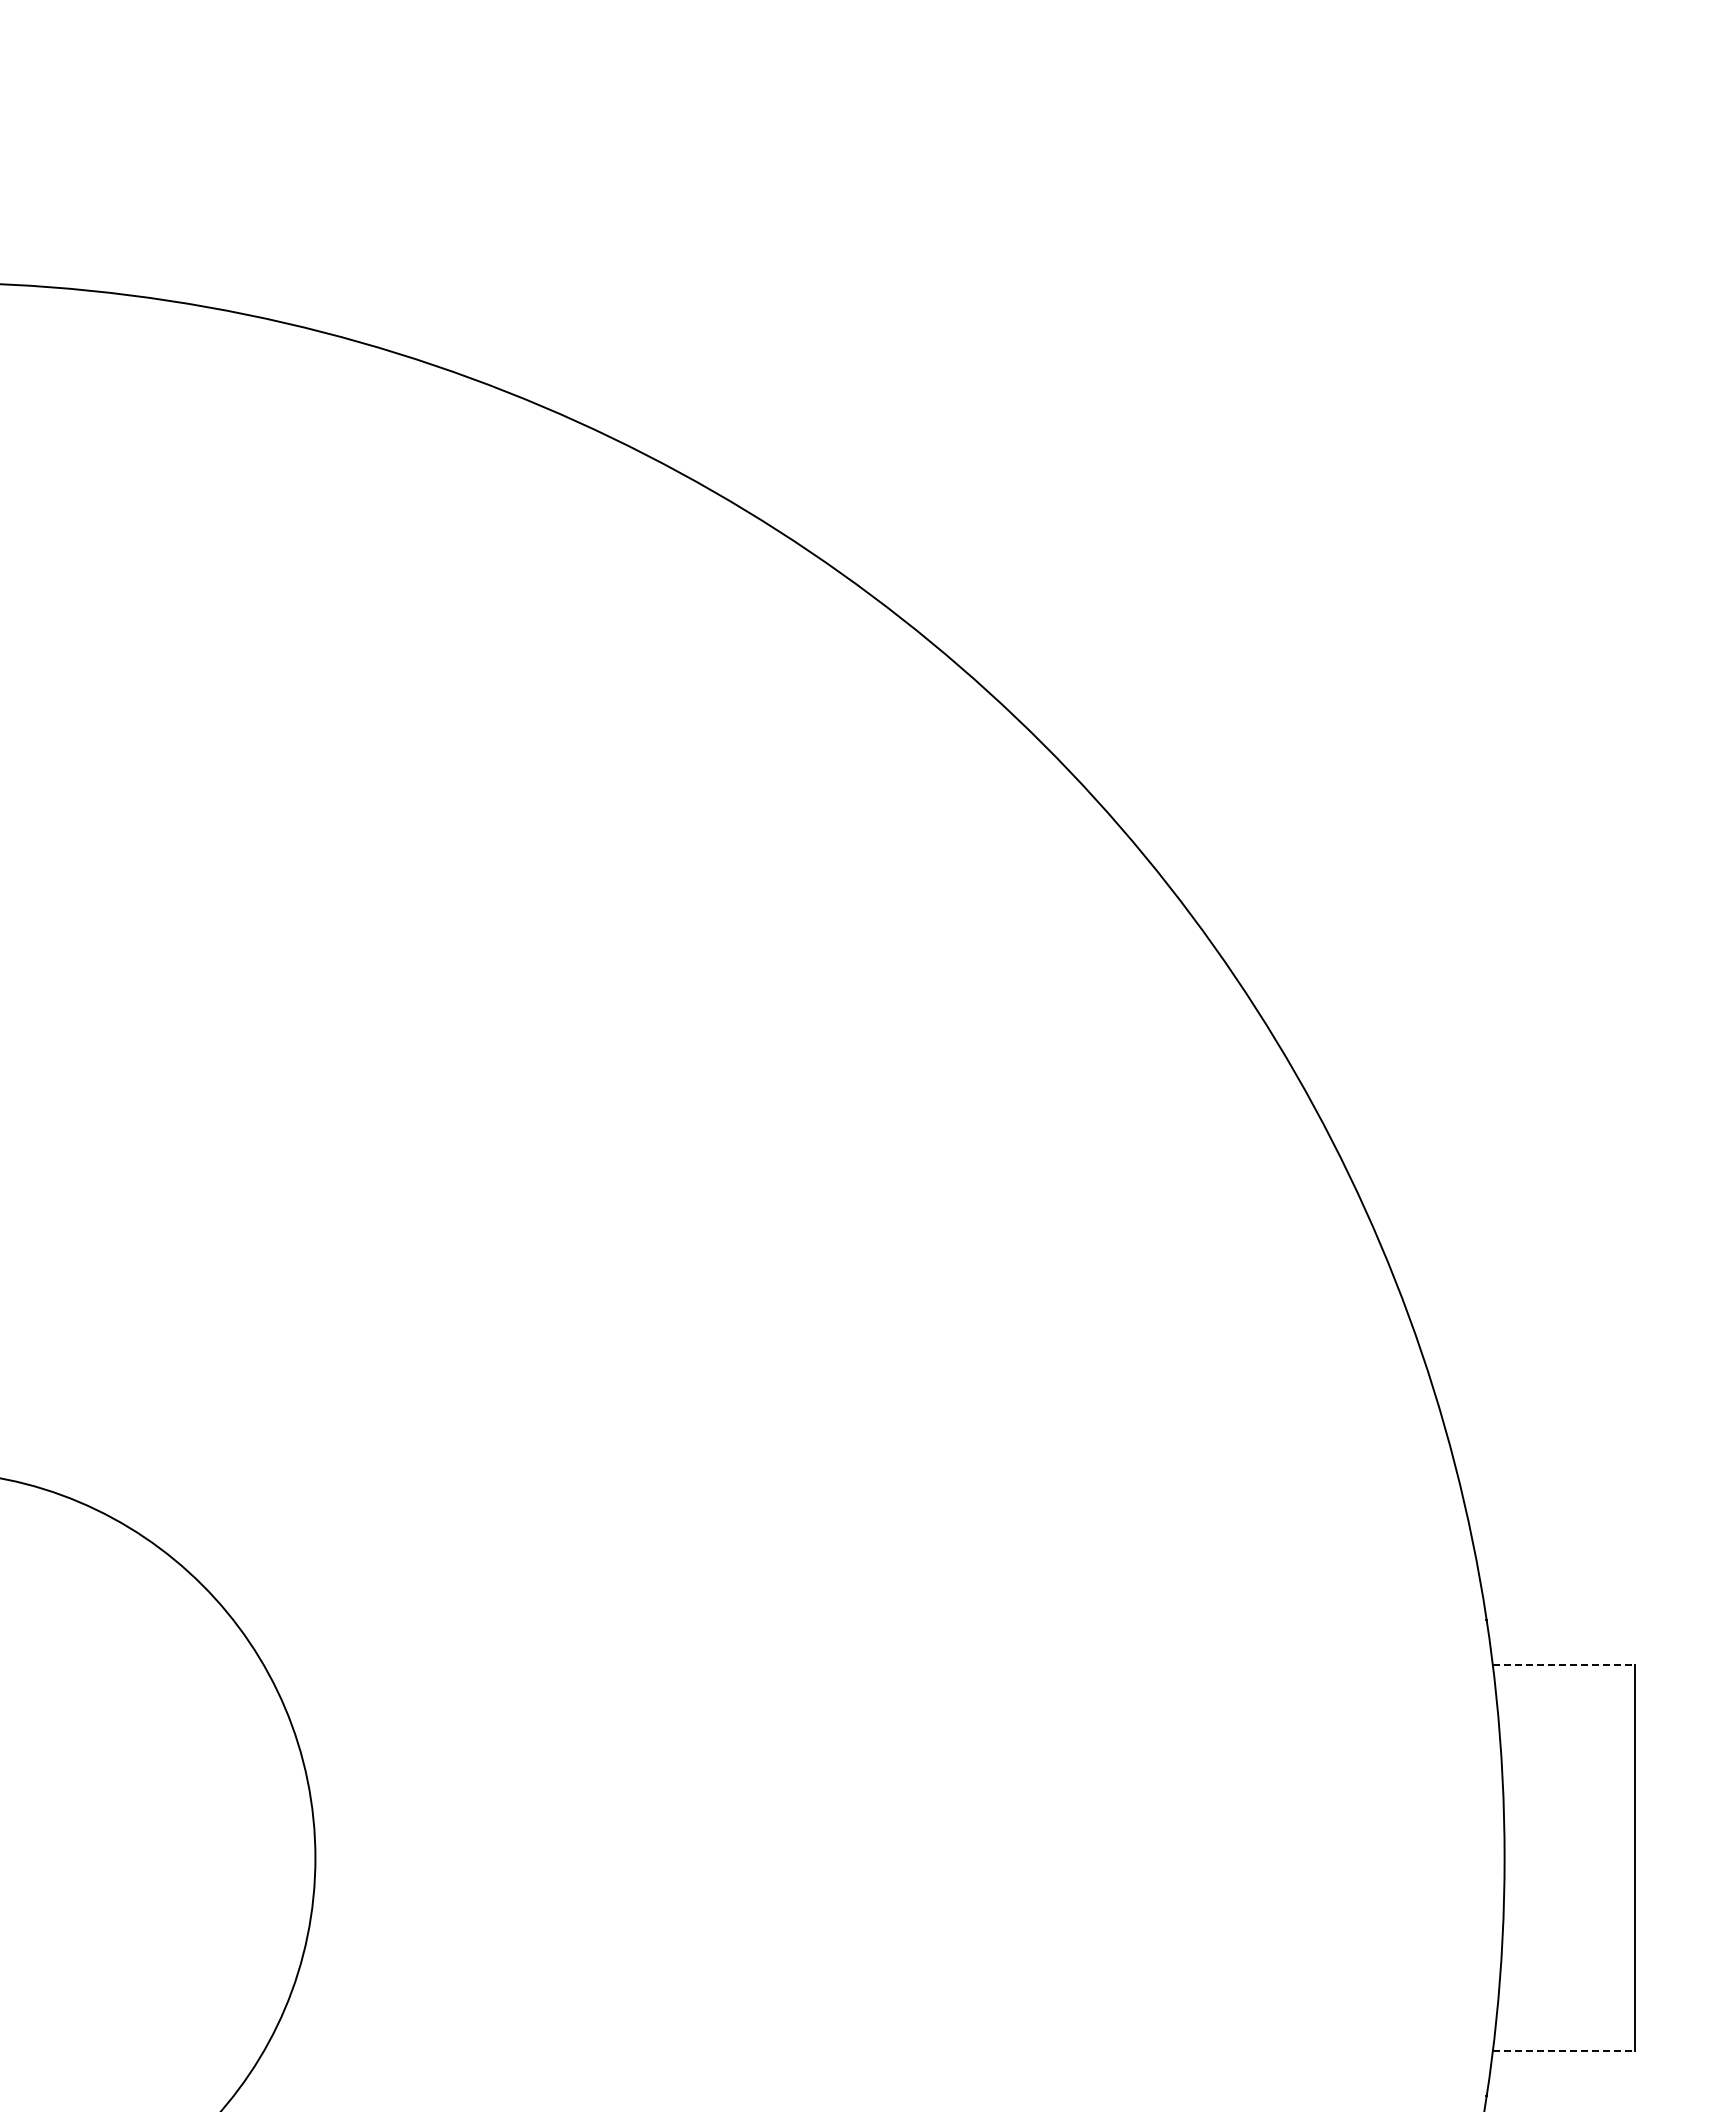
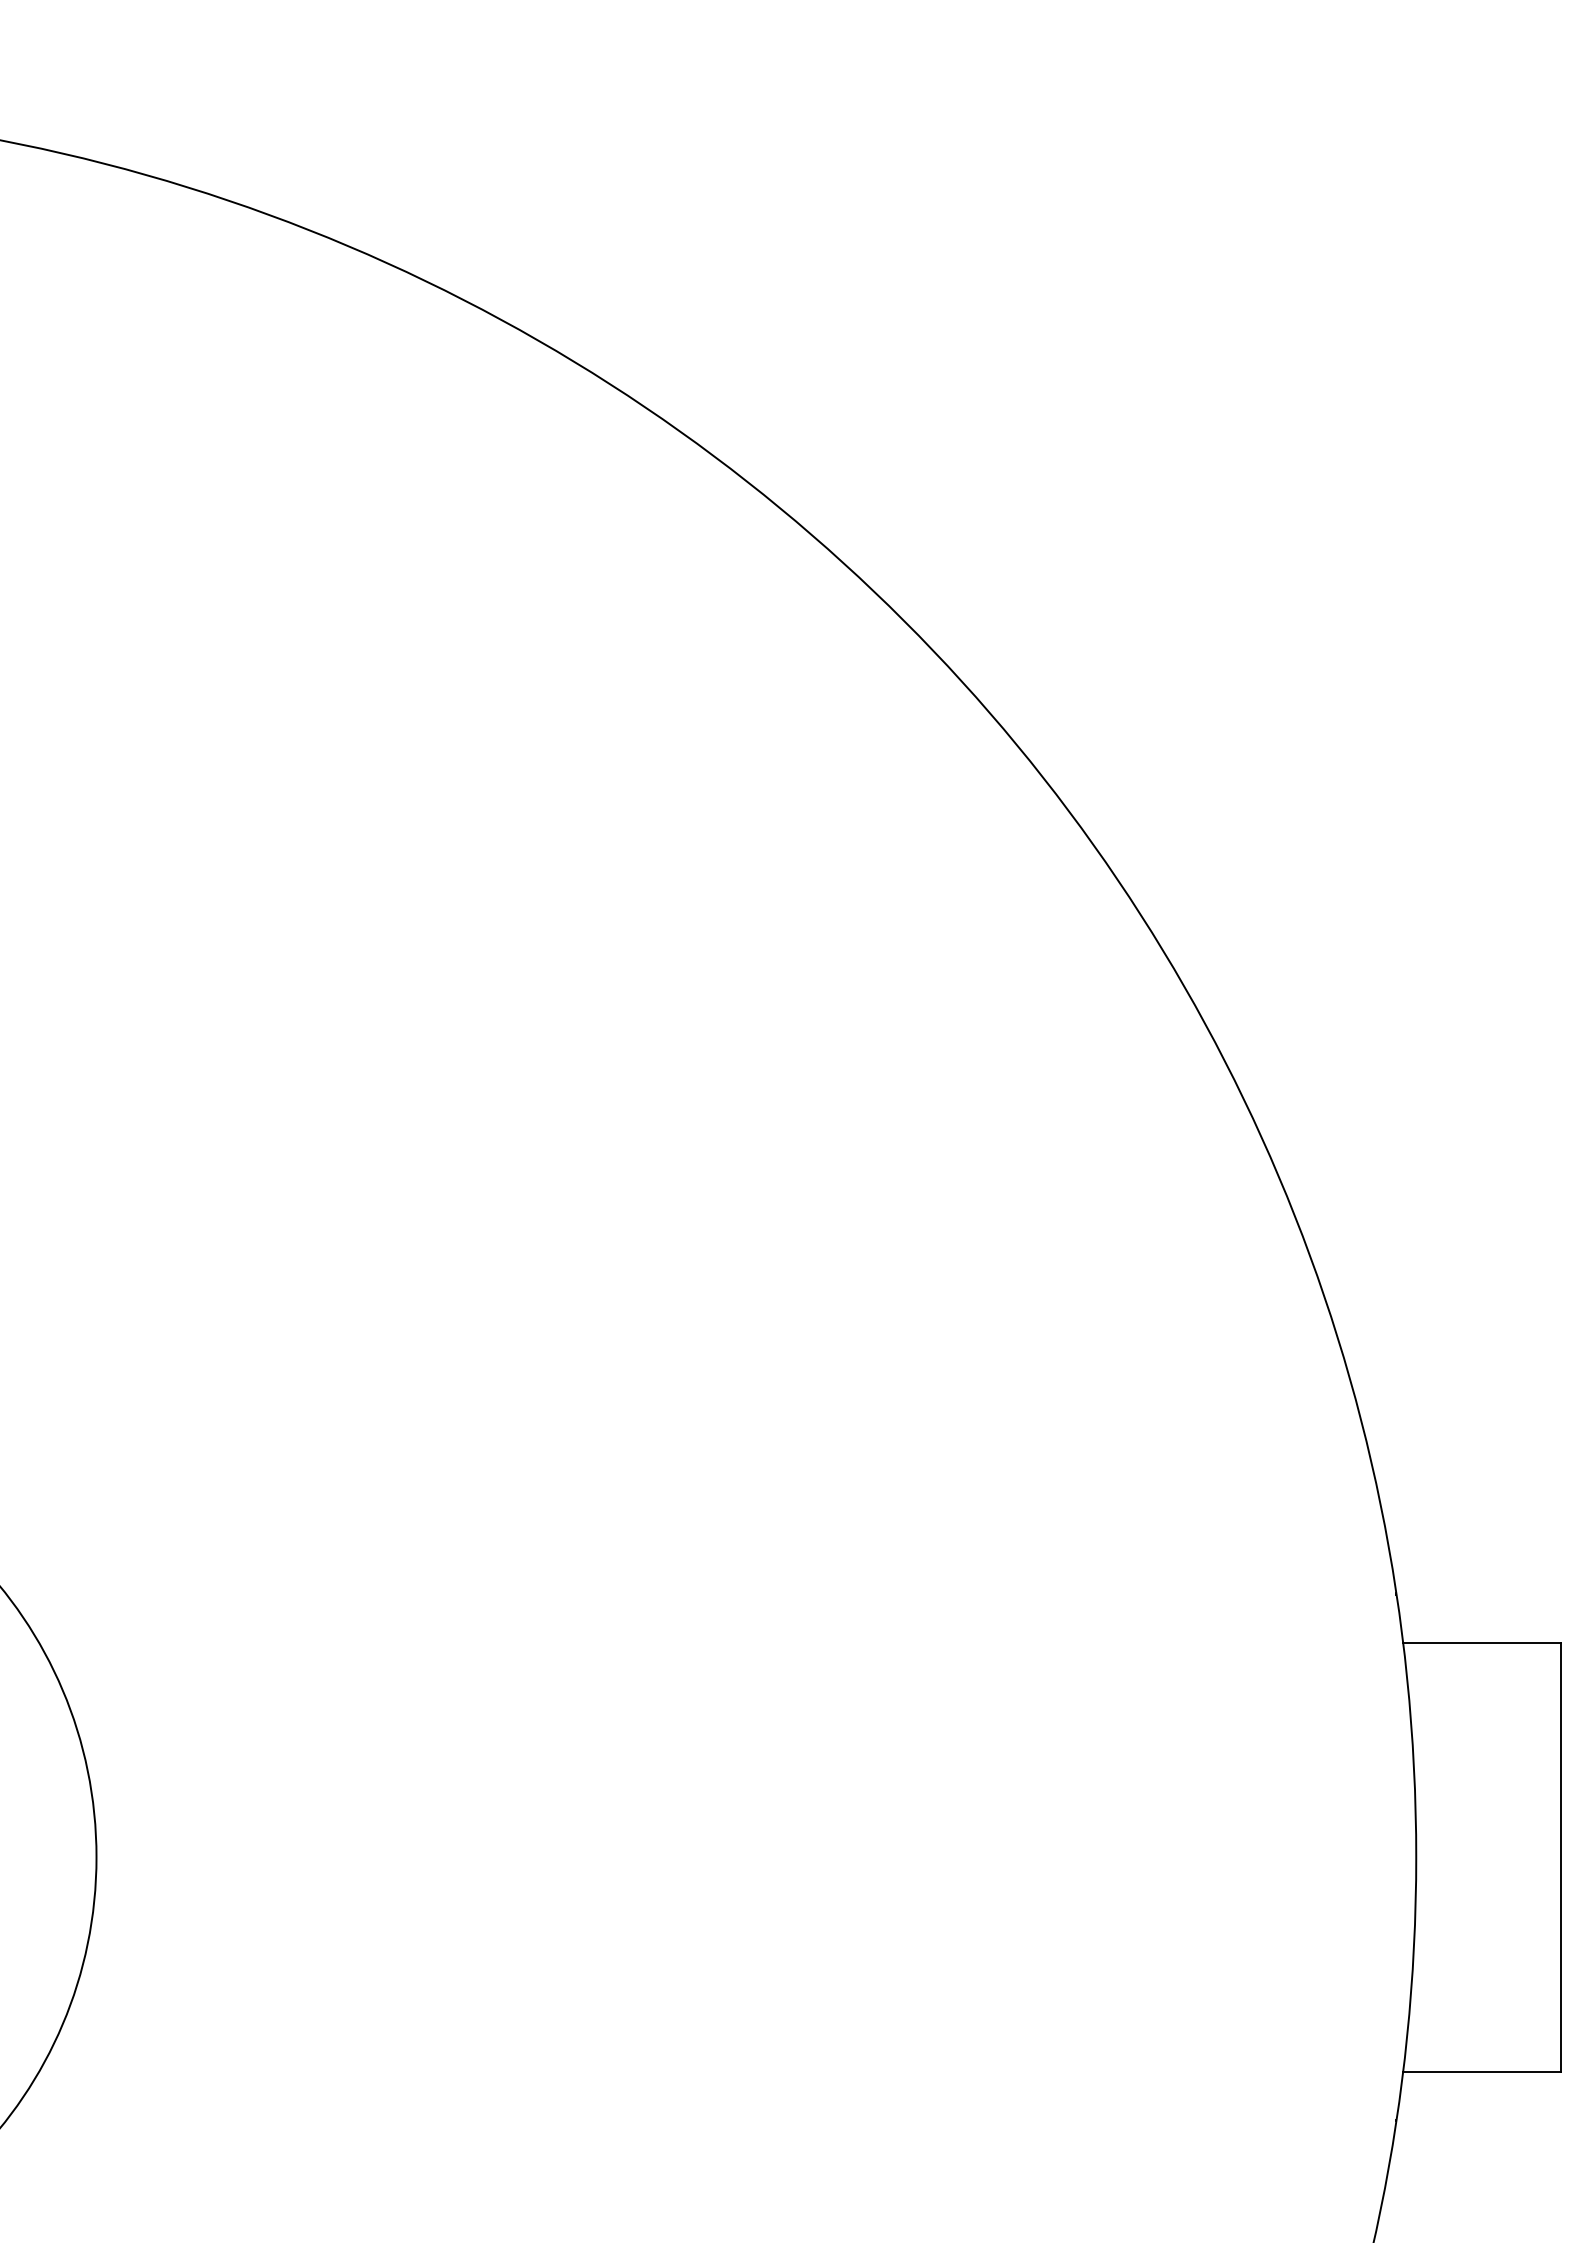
line: (1564, 1664) -> (1482, 1642), dashed -> solid
line: (1564, 2051) -> (1482, 2071), dashed -> solid

